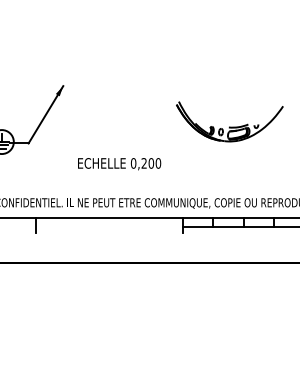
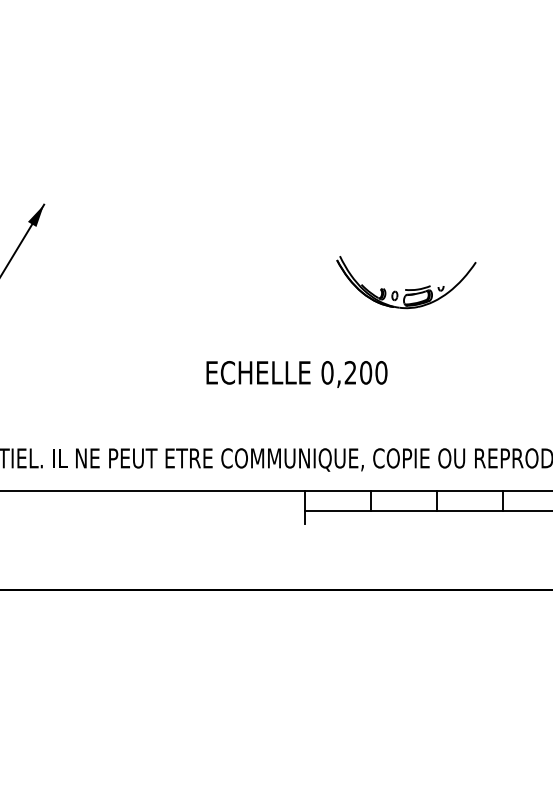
part: (229, 121) -> (405, 281), size x0.6
text: (119, 164) -> (296, 375), moved

